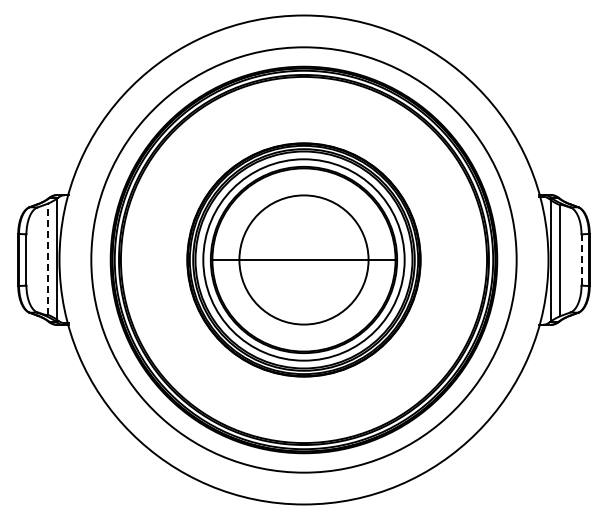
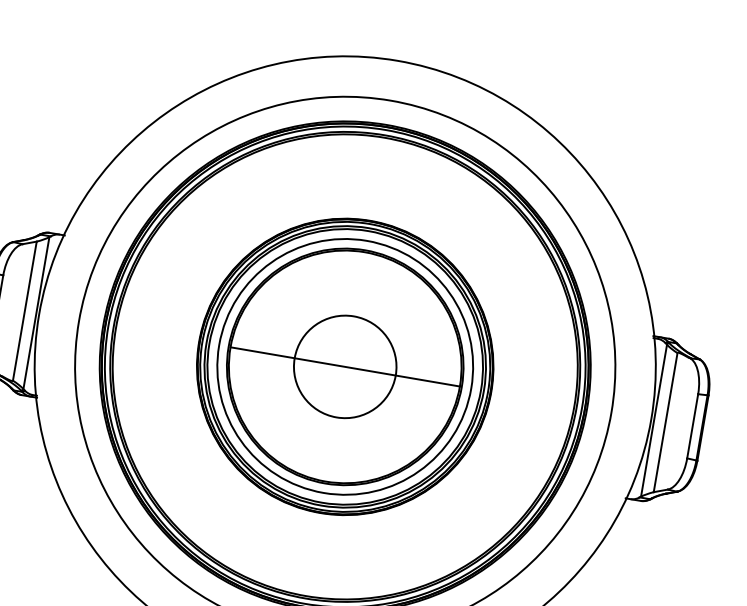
line: (47, 259) -> (24, 311), dashed -> solid
circle: (303, 259) -> (344, 366), size x0.62
line: (581, 260) -> (692, 426), dashed -> solid

